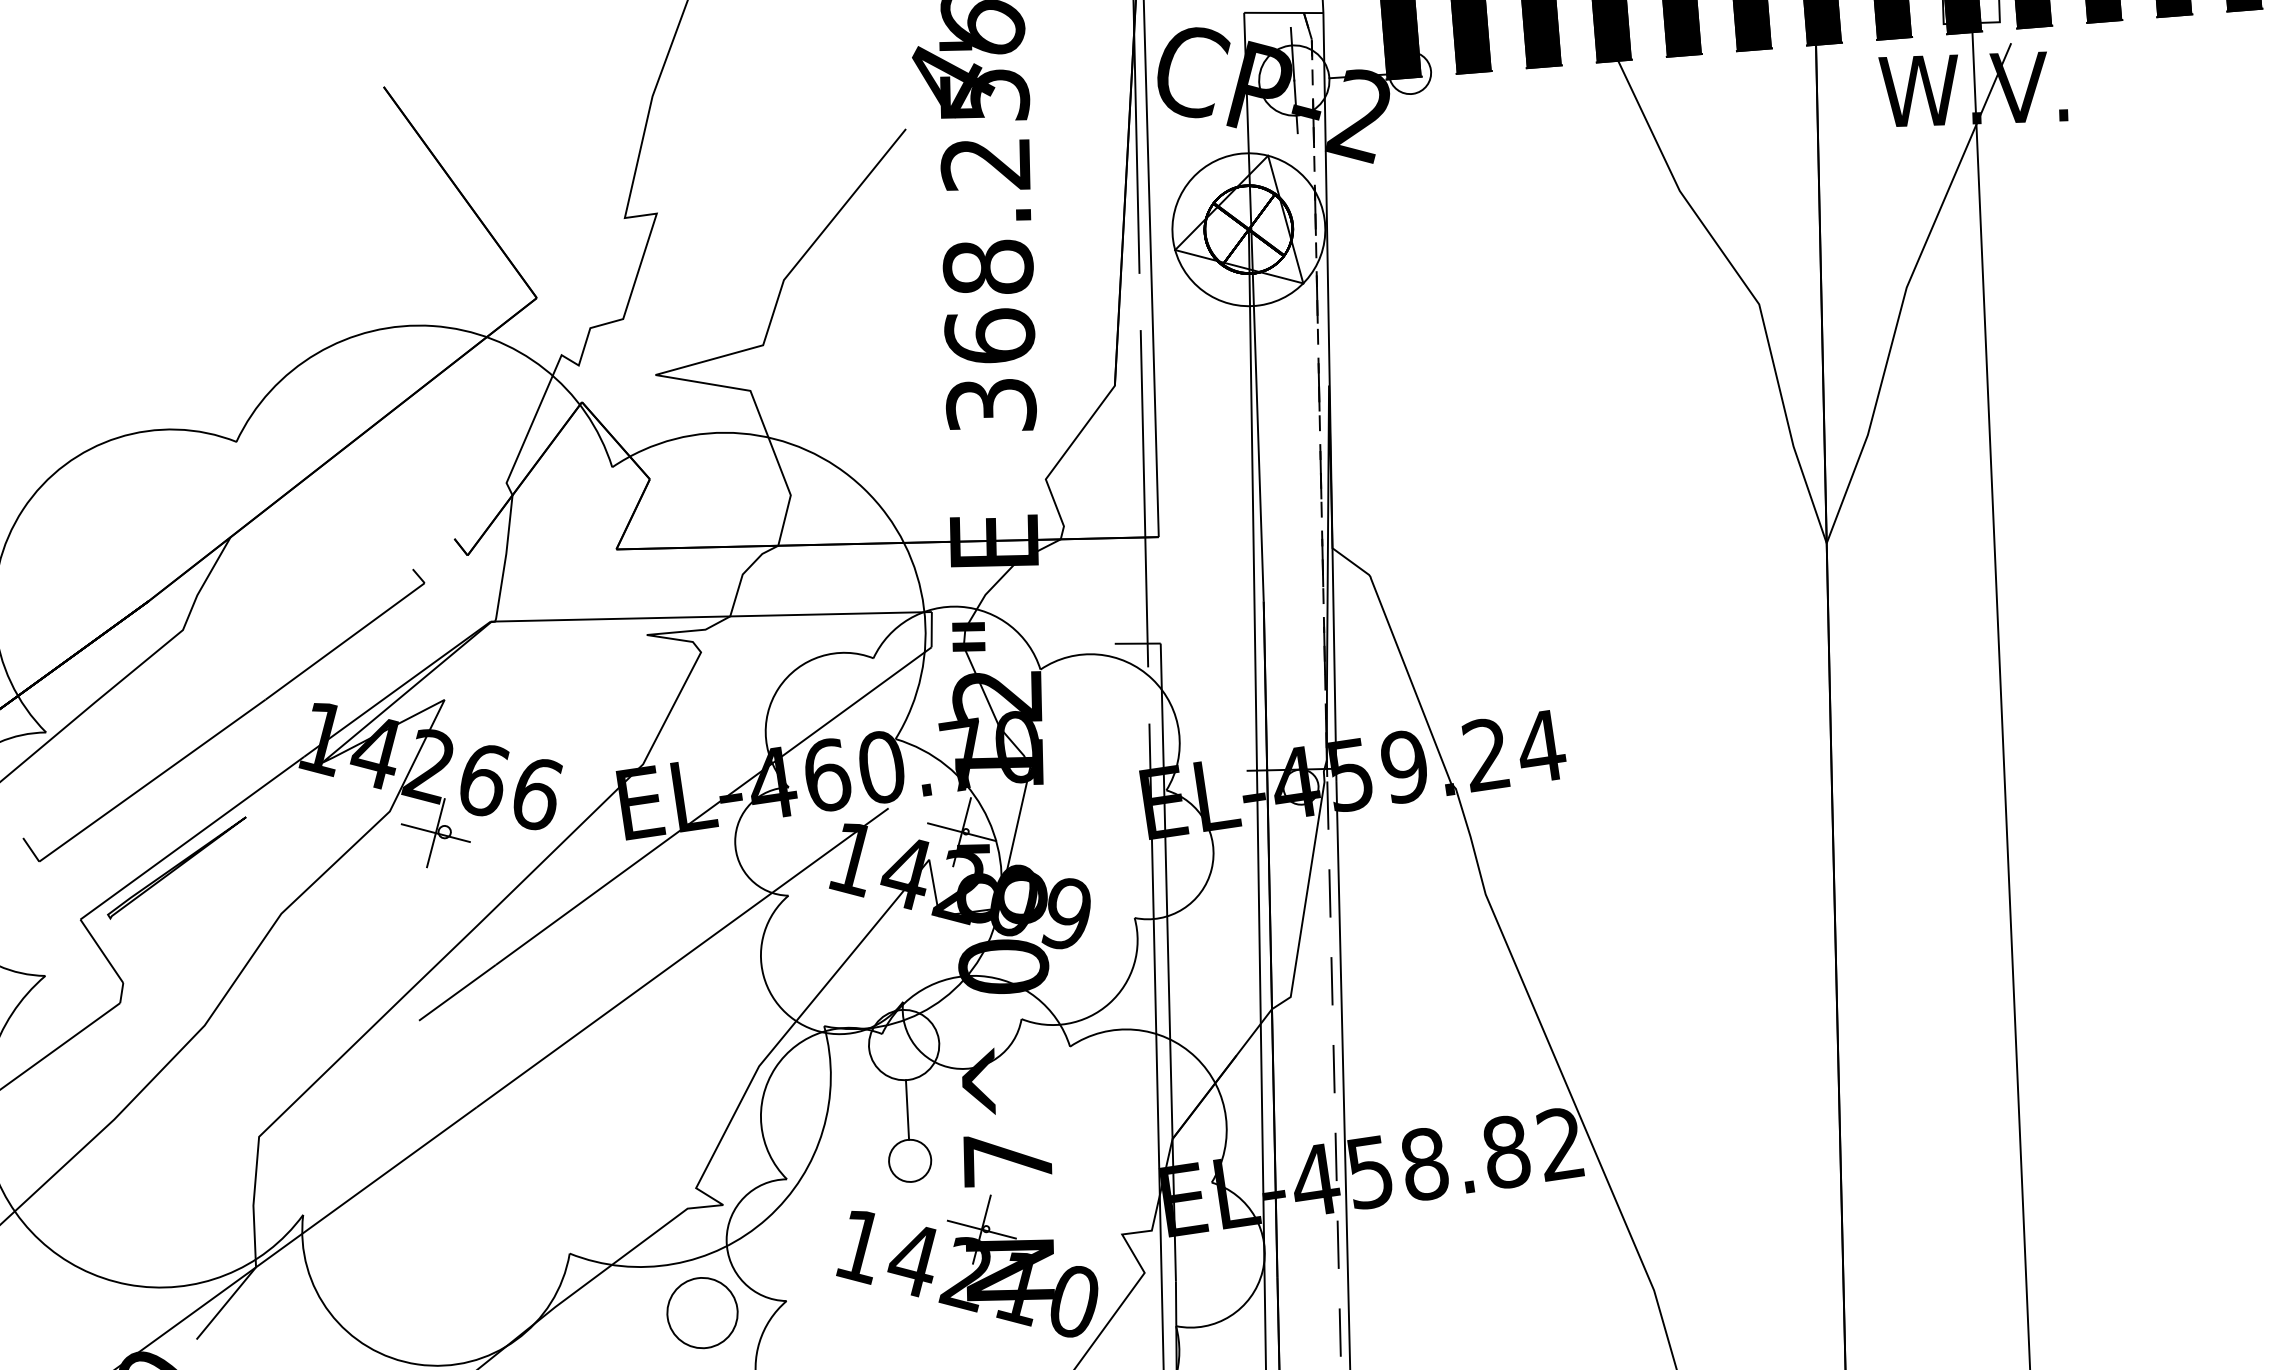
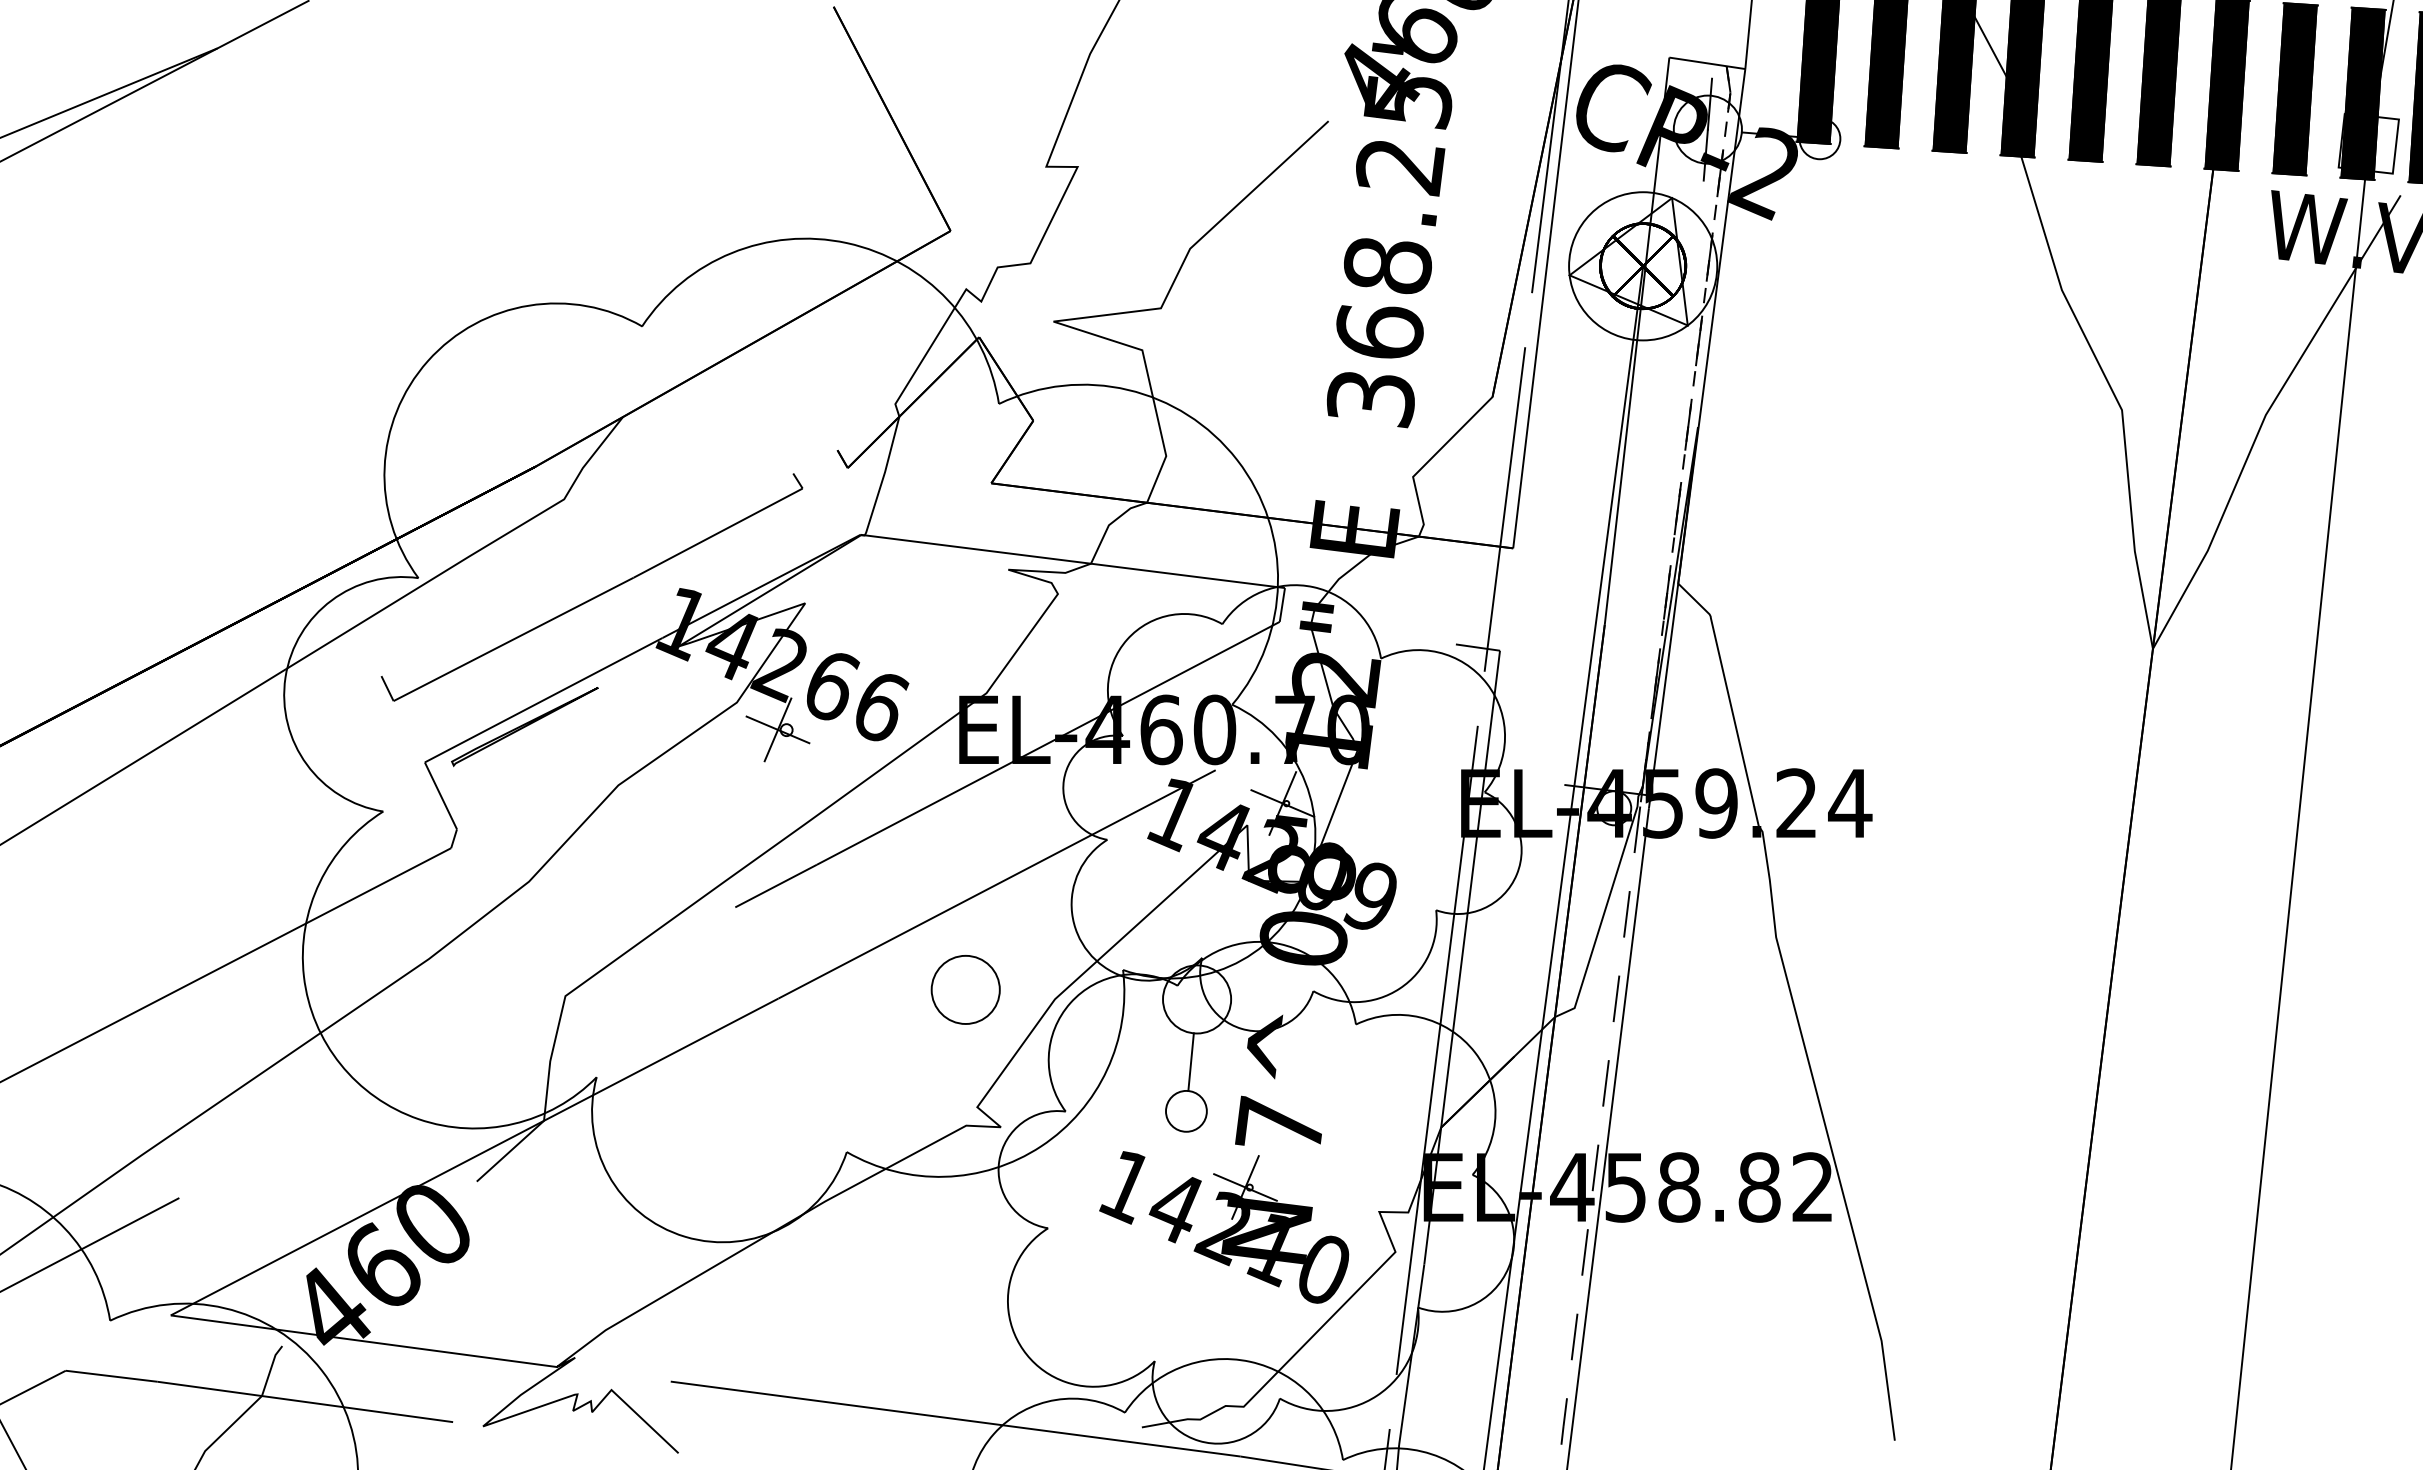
part: (702, 1312) -> (965, 989), moved

